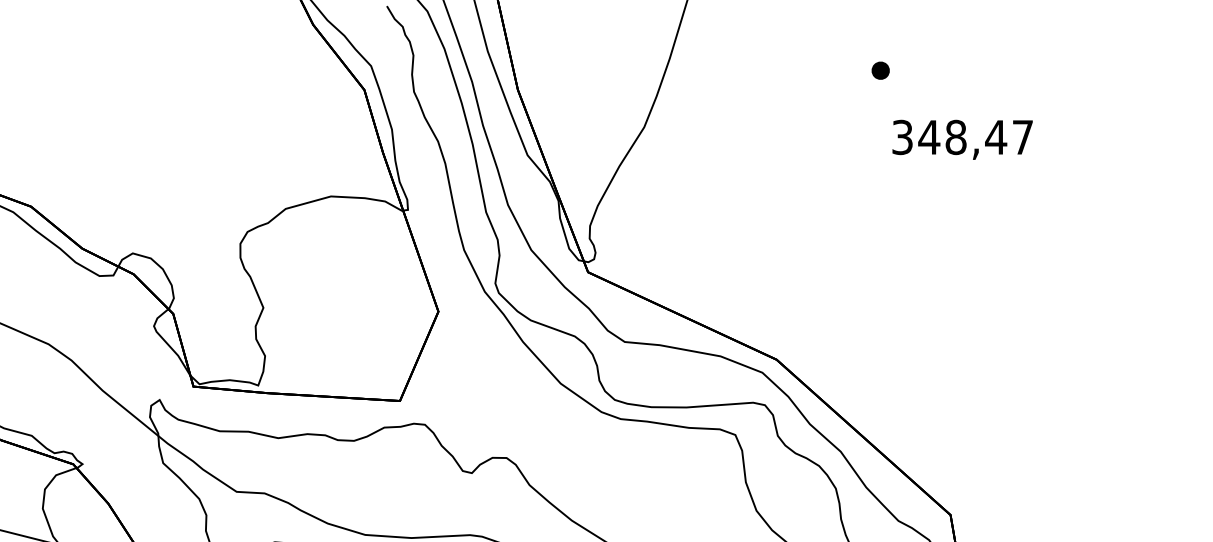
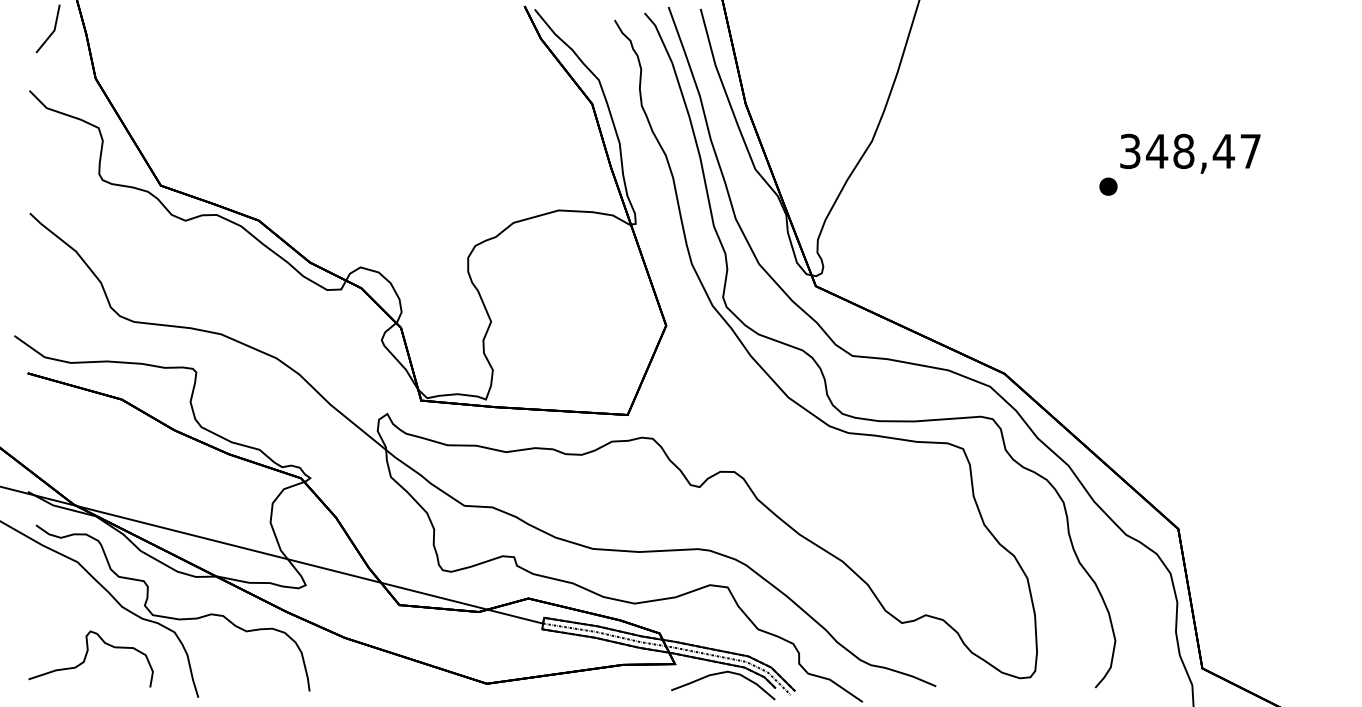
part: (880, 70) -> (1108, 186), moved

